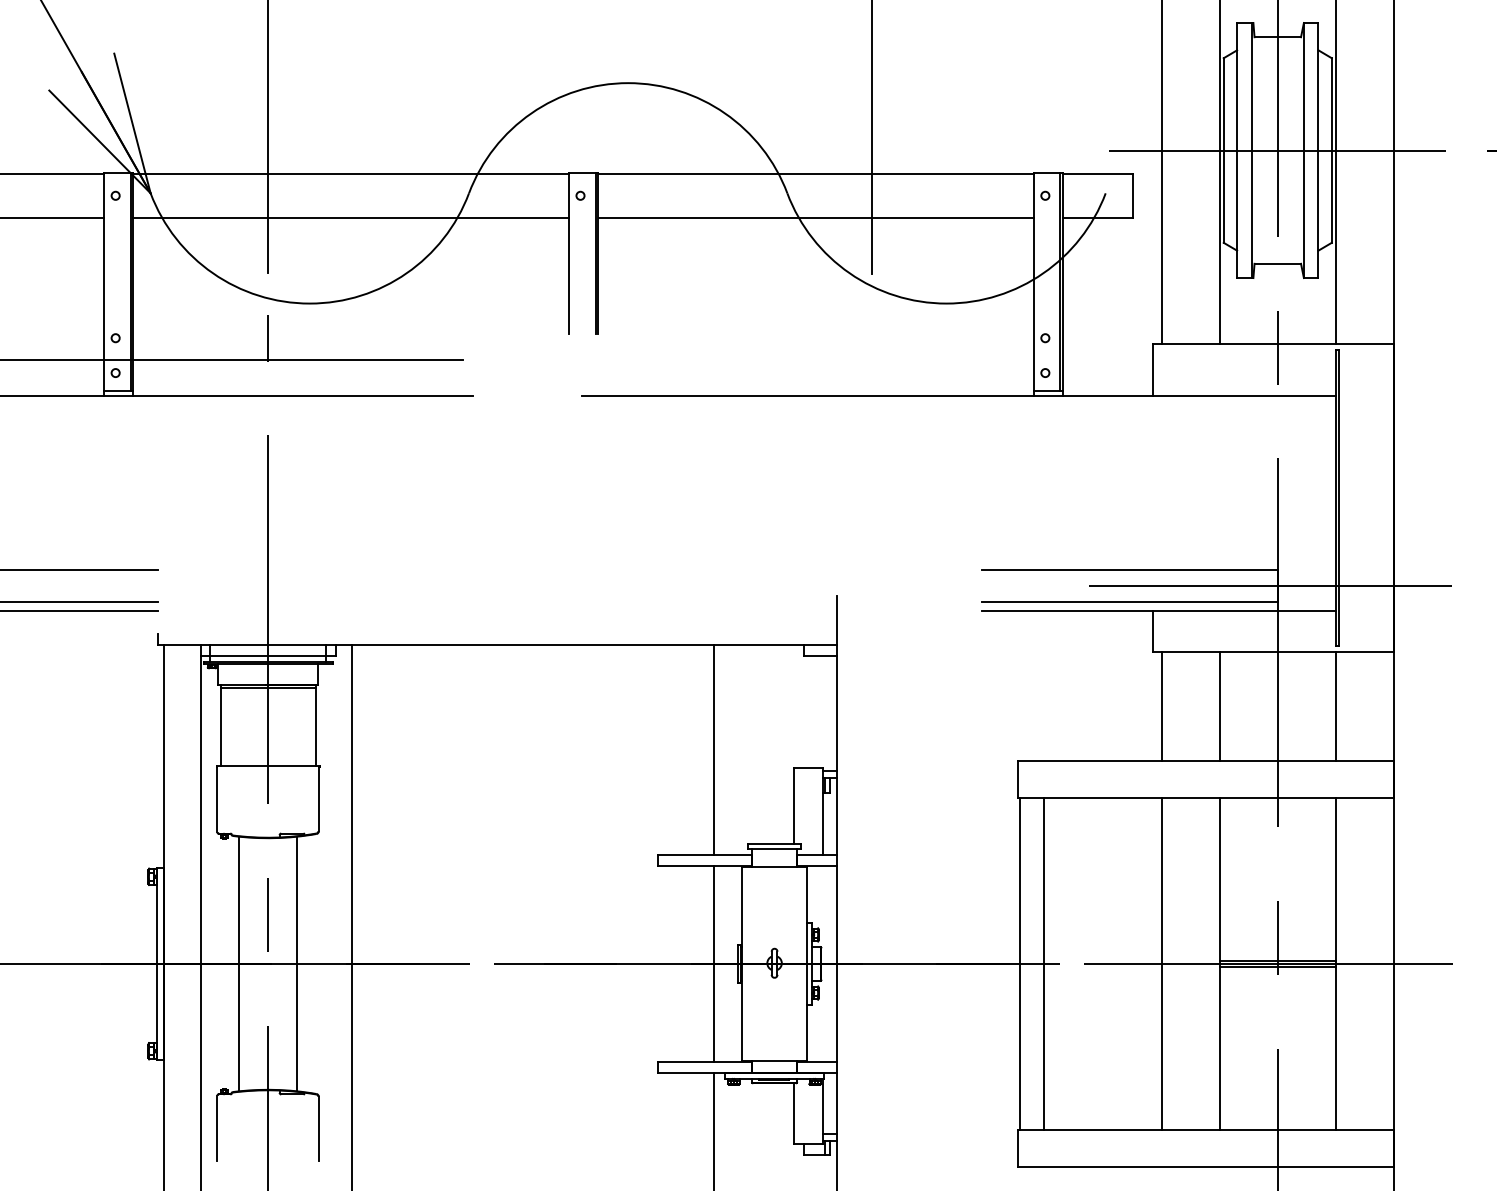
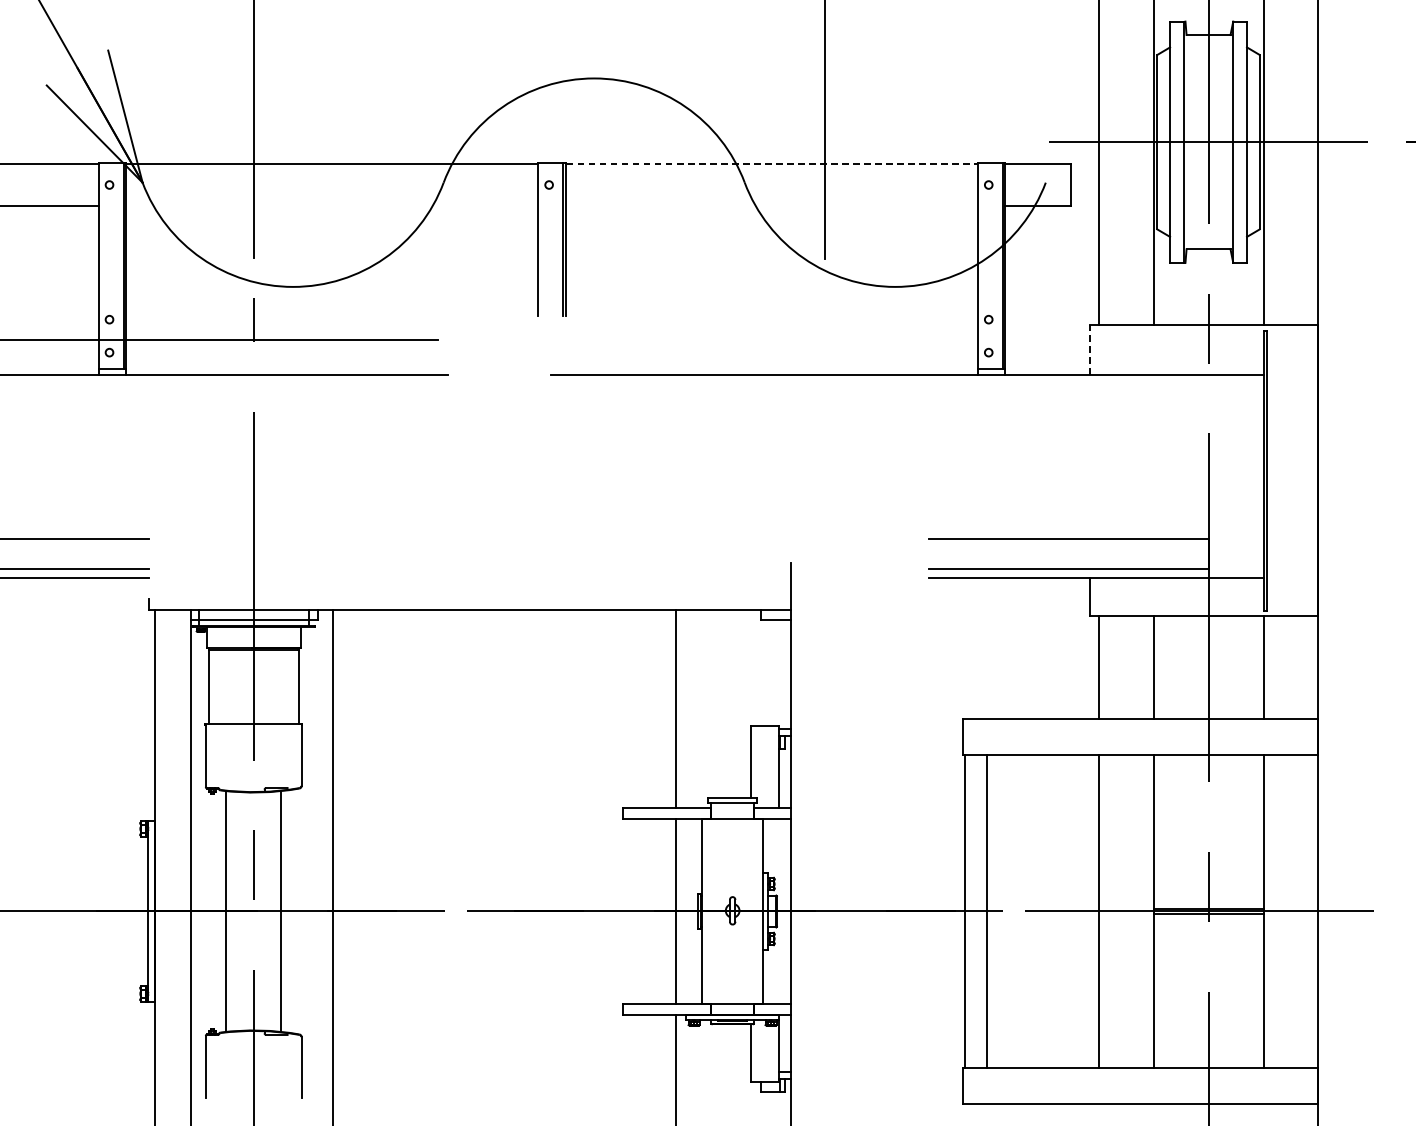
line: (816, 174) -> (772, 164), solid -> dashed
line: (350, 217) -> (331, 205), removed
line: (816, 217) -> (772, 205), removed
line: (1152, 369) -> (1090, 349), solid -> dashed
line: (1270, 586) -> (1201, 554), removed

